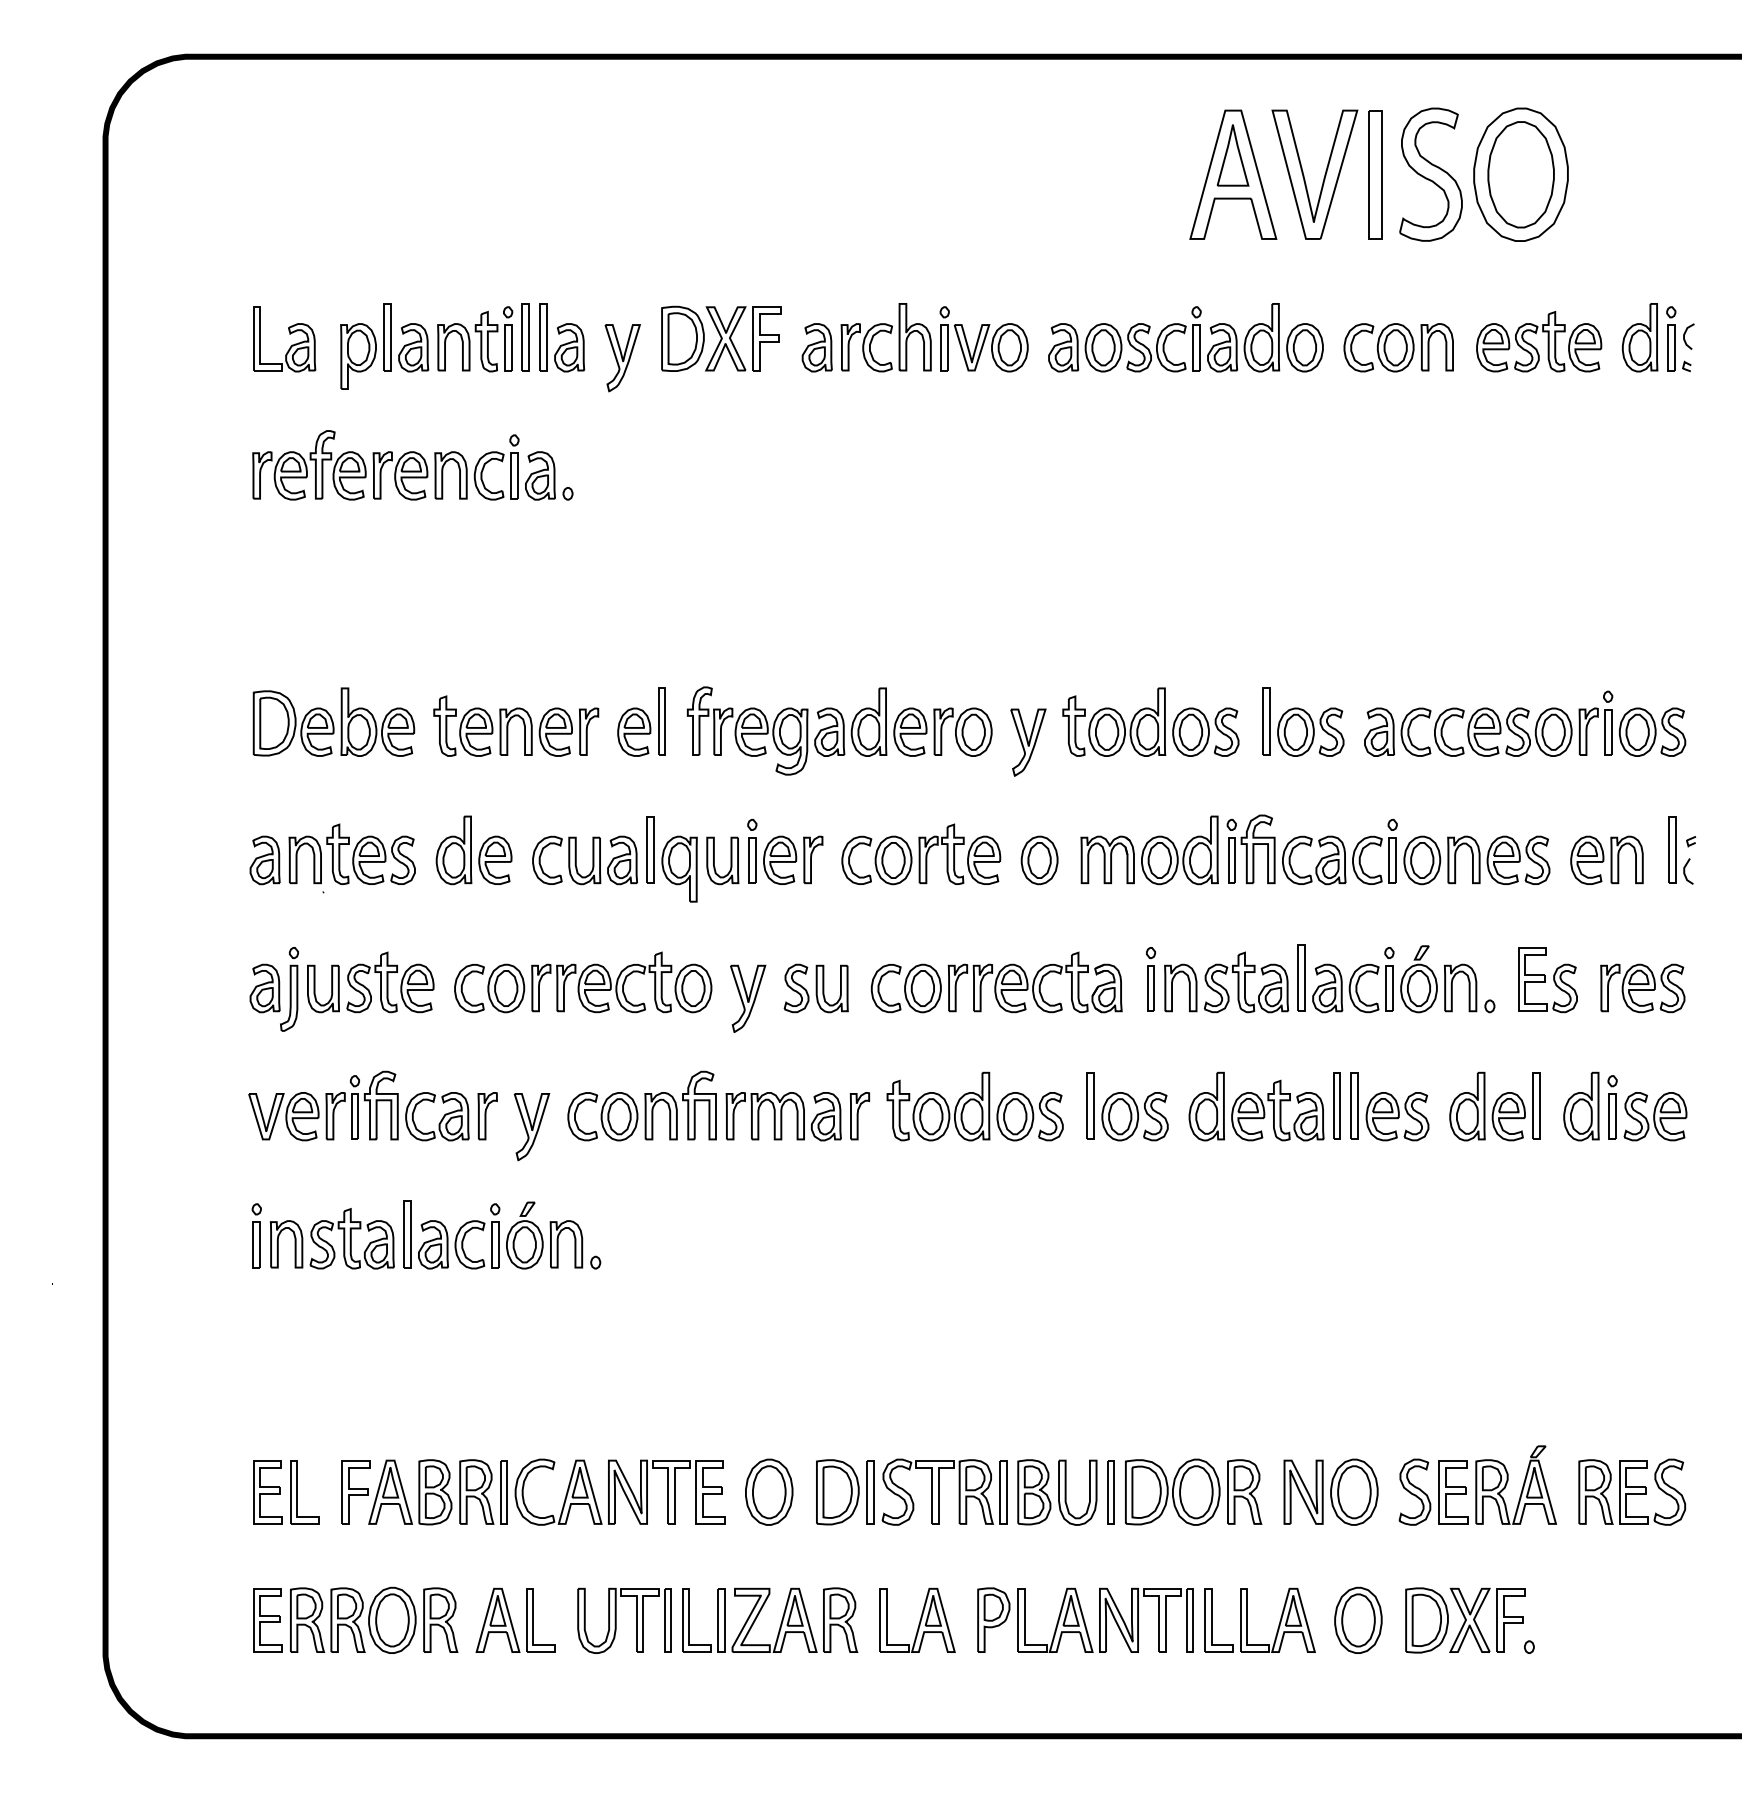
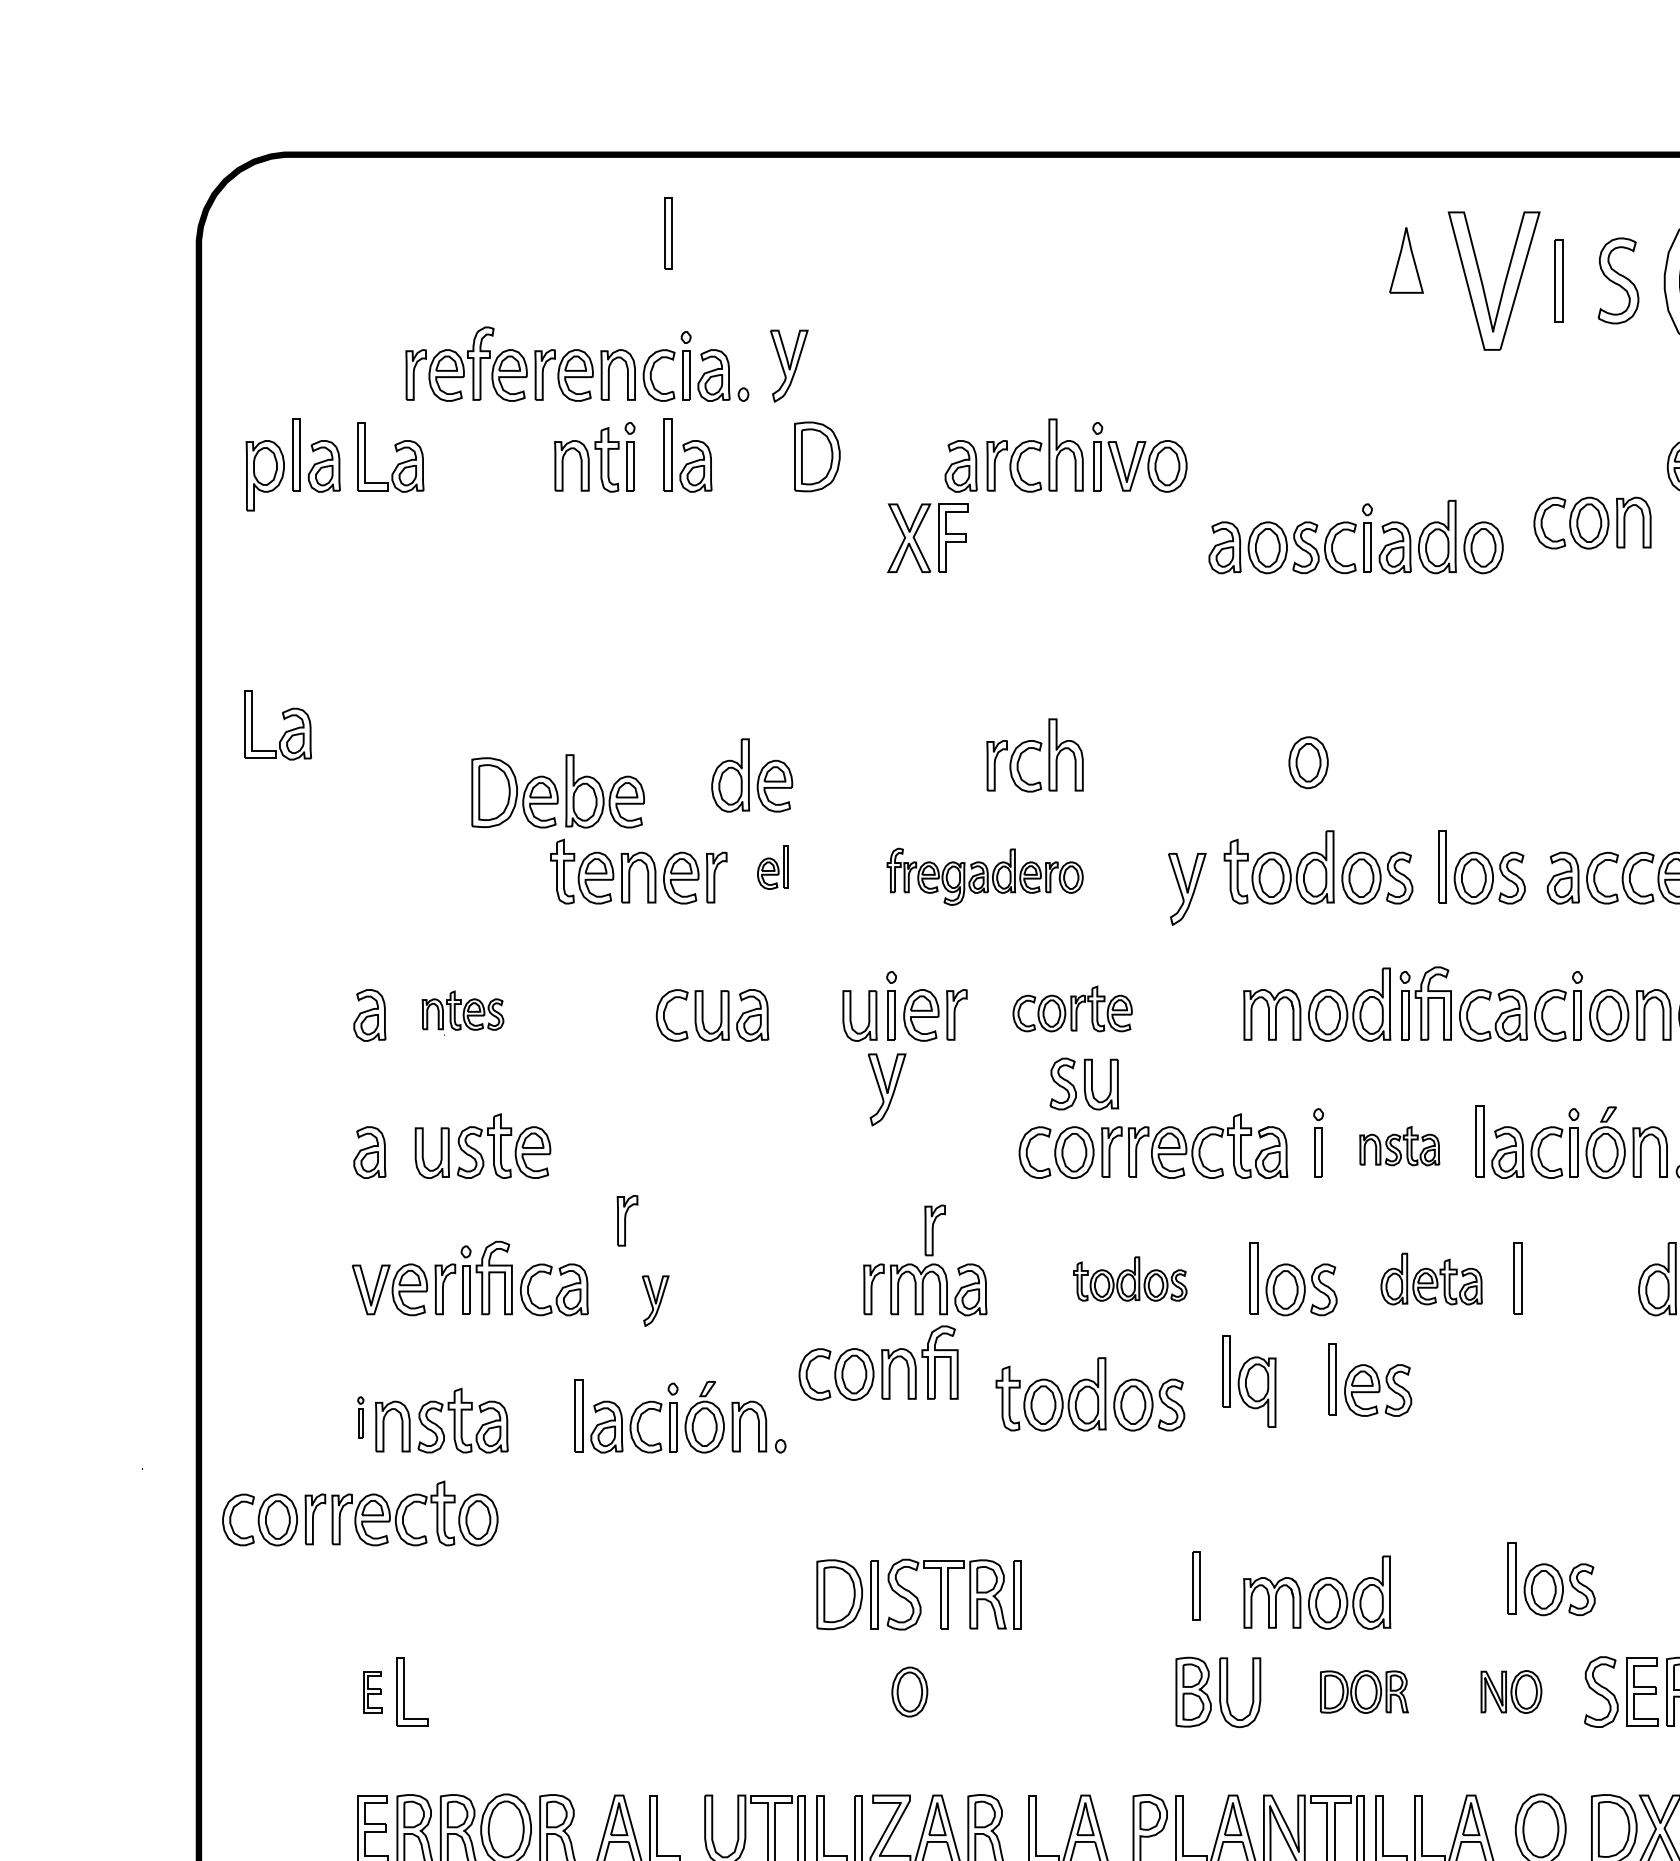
part: (1233, 174) -> (1406, 280), removed
part: (1375, 174) -> (1559, 280), size x0.6
part: (1430, 174) -> (1617, 280), size x0.6
part: (525, 337) -> (667, 233), moved
part: (1185, 337) -> (1355, 536), moved
part: (752, 338) -> (937, 537), moved
part: (384, 346) -> (293, 465), moved
part: (1398, 347) -> (1592, 522), moved
part: (622, 358) -> (789, 366), moved
part: (412, 465) -> (576, 364), moved
part: (184, 584) -> (283, 719), added
part: (885, 617) -> (1034, 755), added
part: (333, 721) -> (557, 790), moved
part: (641, 721) -> (772, 866), size x0.6
part: (839, 730) -> (985, 876), size x0.6
part: (473, 850) -> (751, 775), moved
part: (921, 854) -> (1072, 1009), size x0.7
part: (351, 858) -> (462, 1013), size x0.6
part: (671, 859) -> (1248, 1381), moved
part: (1039, 860) -> (1308, 762), moved
part: (583, 982) -> (360, 1513), moved
part: (1226, 982) -> (1399, 1146), size x0.6
part: (815, 988) -> (1083, 1084), moved
part: (289, 989) -> (395, 1153), removed
part: (748, 998) -> (887, 1089), moved
part: (641, 1105) -> (877, 1362), moved
part: (974, 1106) -> (1129, 1278), size x0.6
part: (1256, 1106) -> (1431, 1278), size x0.7
part: (1389, 1106) -> (1369, 1379), moved
part: (487, 1116) -> (627, 1221), moved
part: (859, 1116) -> (934, 1230), moved
part: (531, 1127) -> (655, 1301), size x0.7
part: (937, 1213) -> (1089, 1393), added
part: (502, 1234) -> (680, 1416), moved
part: (256, 1235) -> (360, 1417), size x0.6
part: (1368, 1386) -> (1551, 1578), added
part: (1149, 1399) -> (1317, 1592), added
part: (523, 1491) -> (646, 1691), removed
part: (769, 1491) -> (910, 1691), size x0.7
part: (911, 1491) -> (918, 1593), moved
part: (1193, 1491) -> (1364, 1691), size x0.6
part: (1330, 1491) -> (1510, 1691), size x0.6
part: (267, 1492) -> (372, 1692), size x0.6
part: (1110, 1492) -> (1196, 1586), moved

